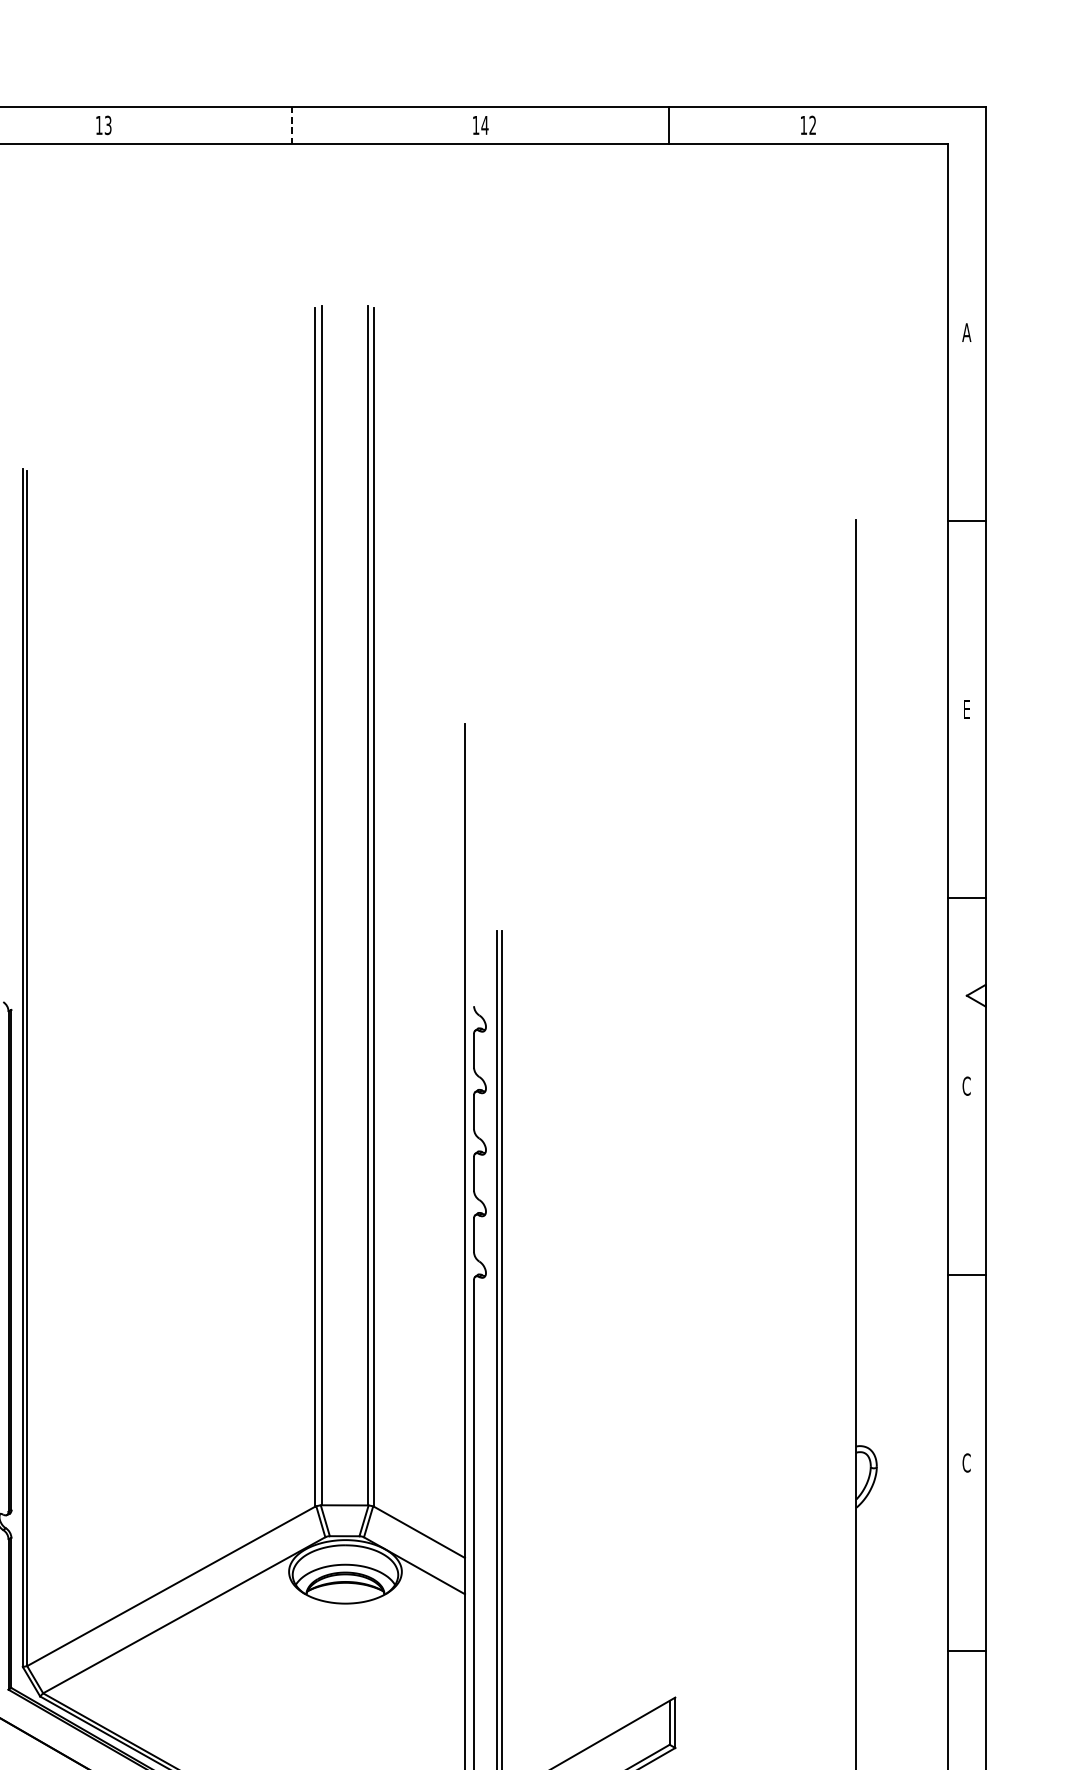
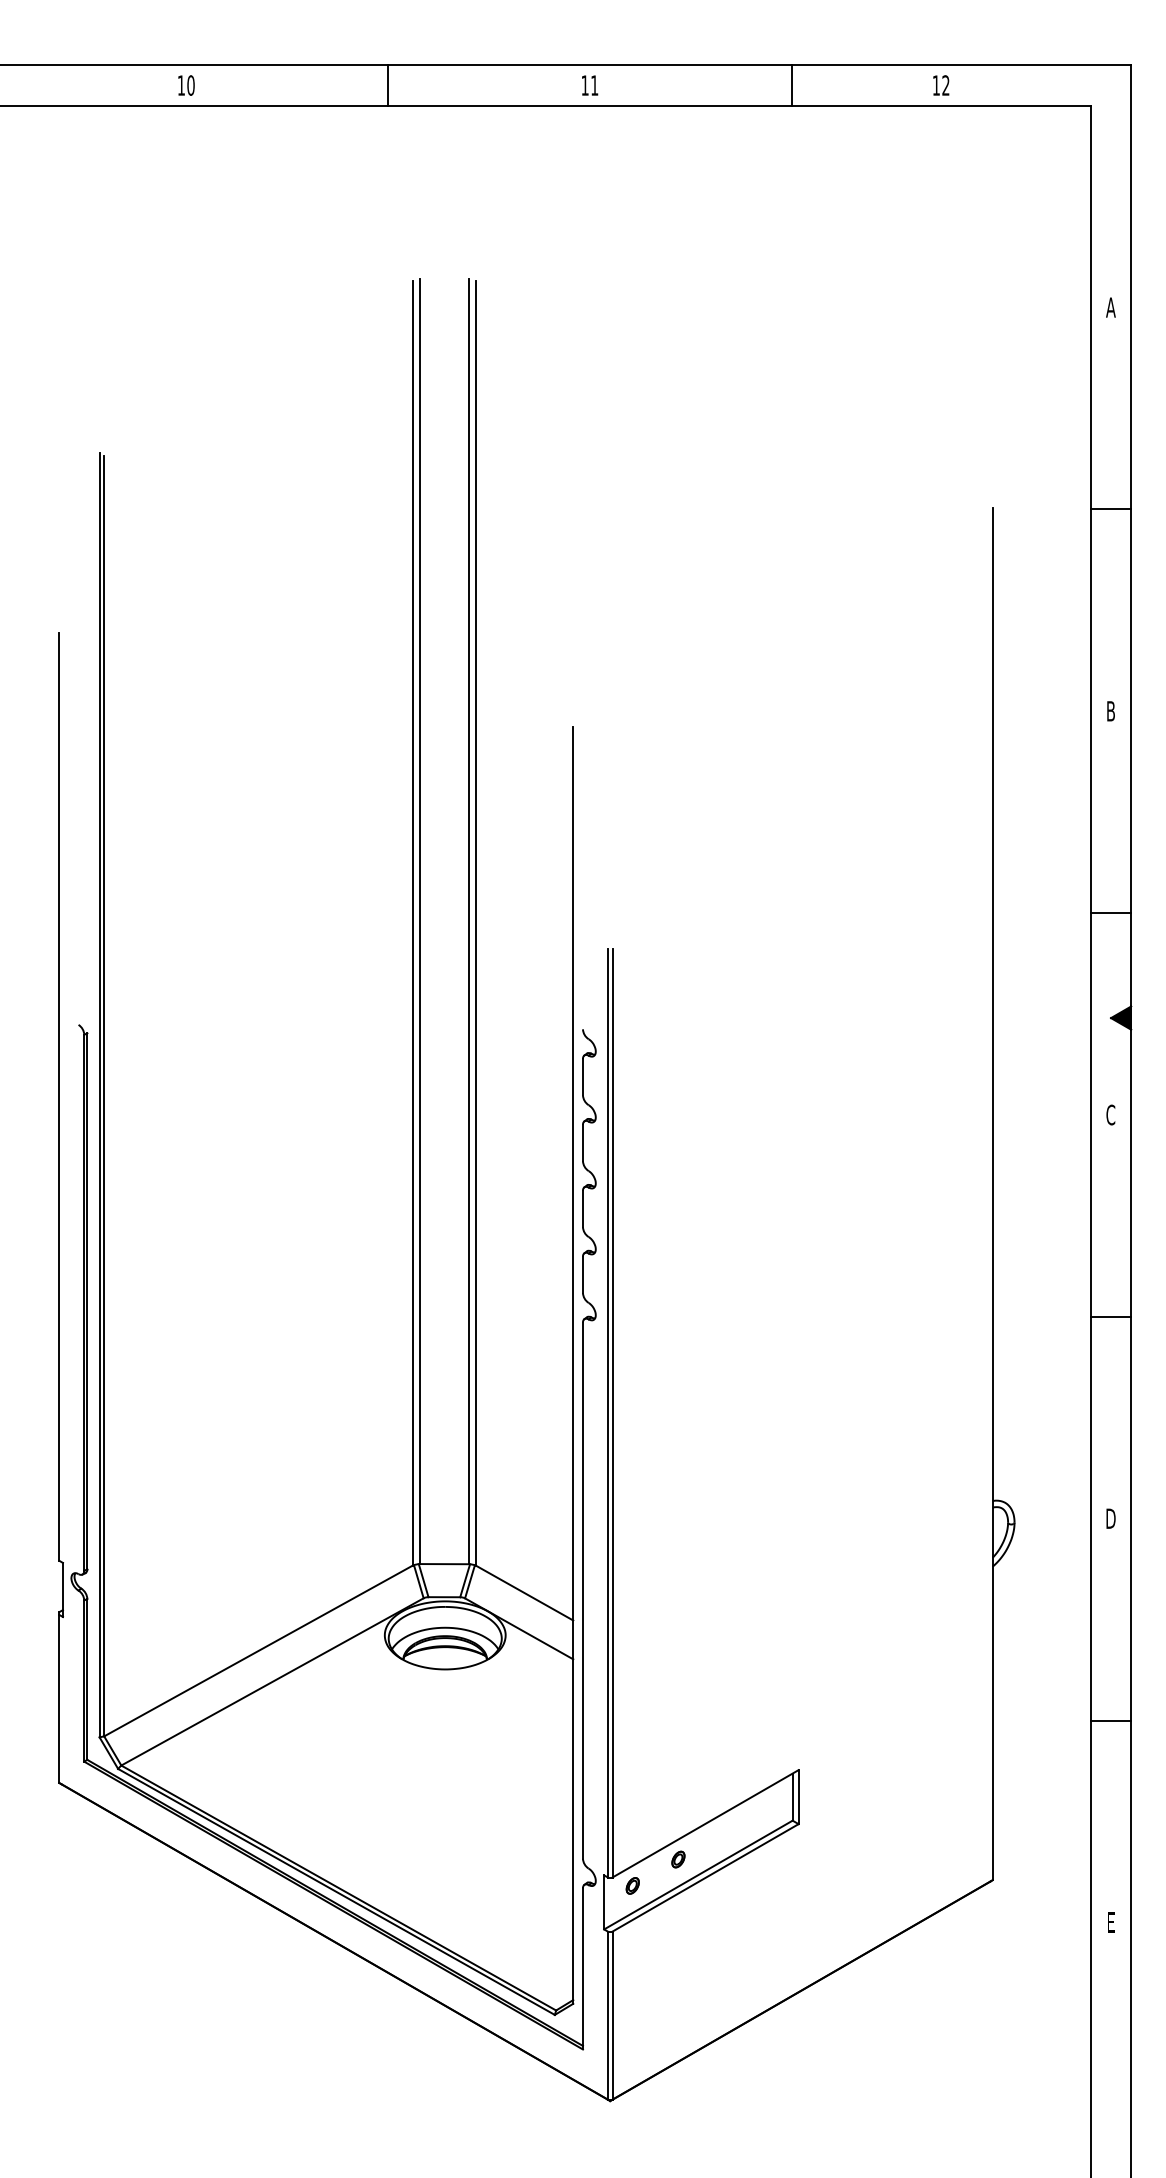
text: (107, 125) -> (190, 85), 13 -> 10
line: (292, 125) -> (388, 85), dashed -> solid
text: (484, 125) -> (594, 85), 14 -> 11
text: (966, 709) -> (1110, 711), E -> B
fill: (976, 995) -> (1121, 1017), added
text: (966, 1462) -> (1110, 1518), C -> D

